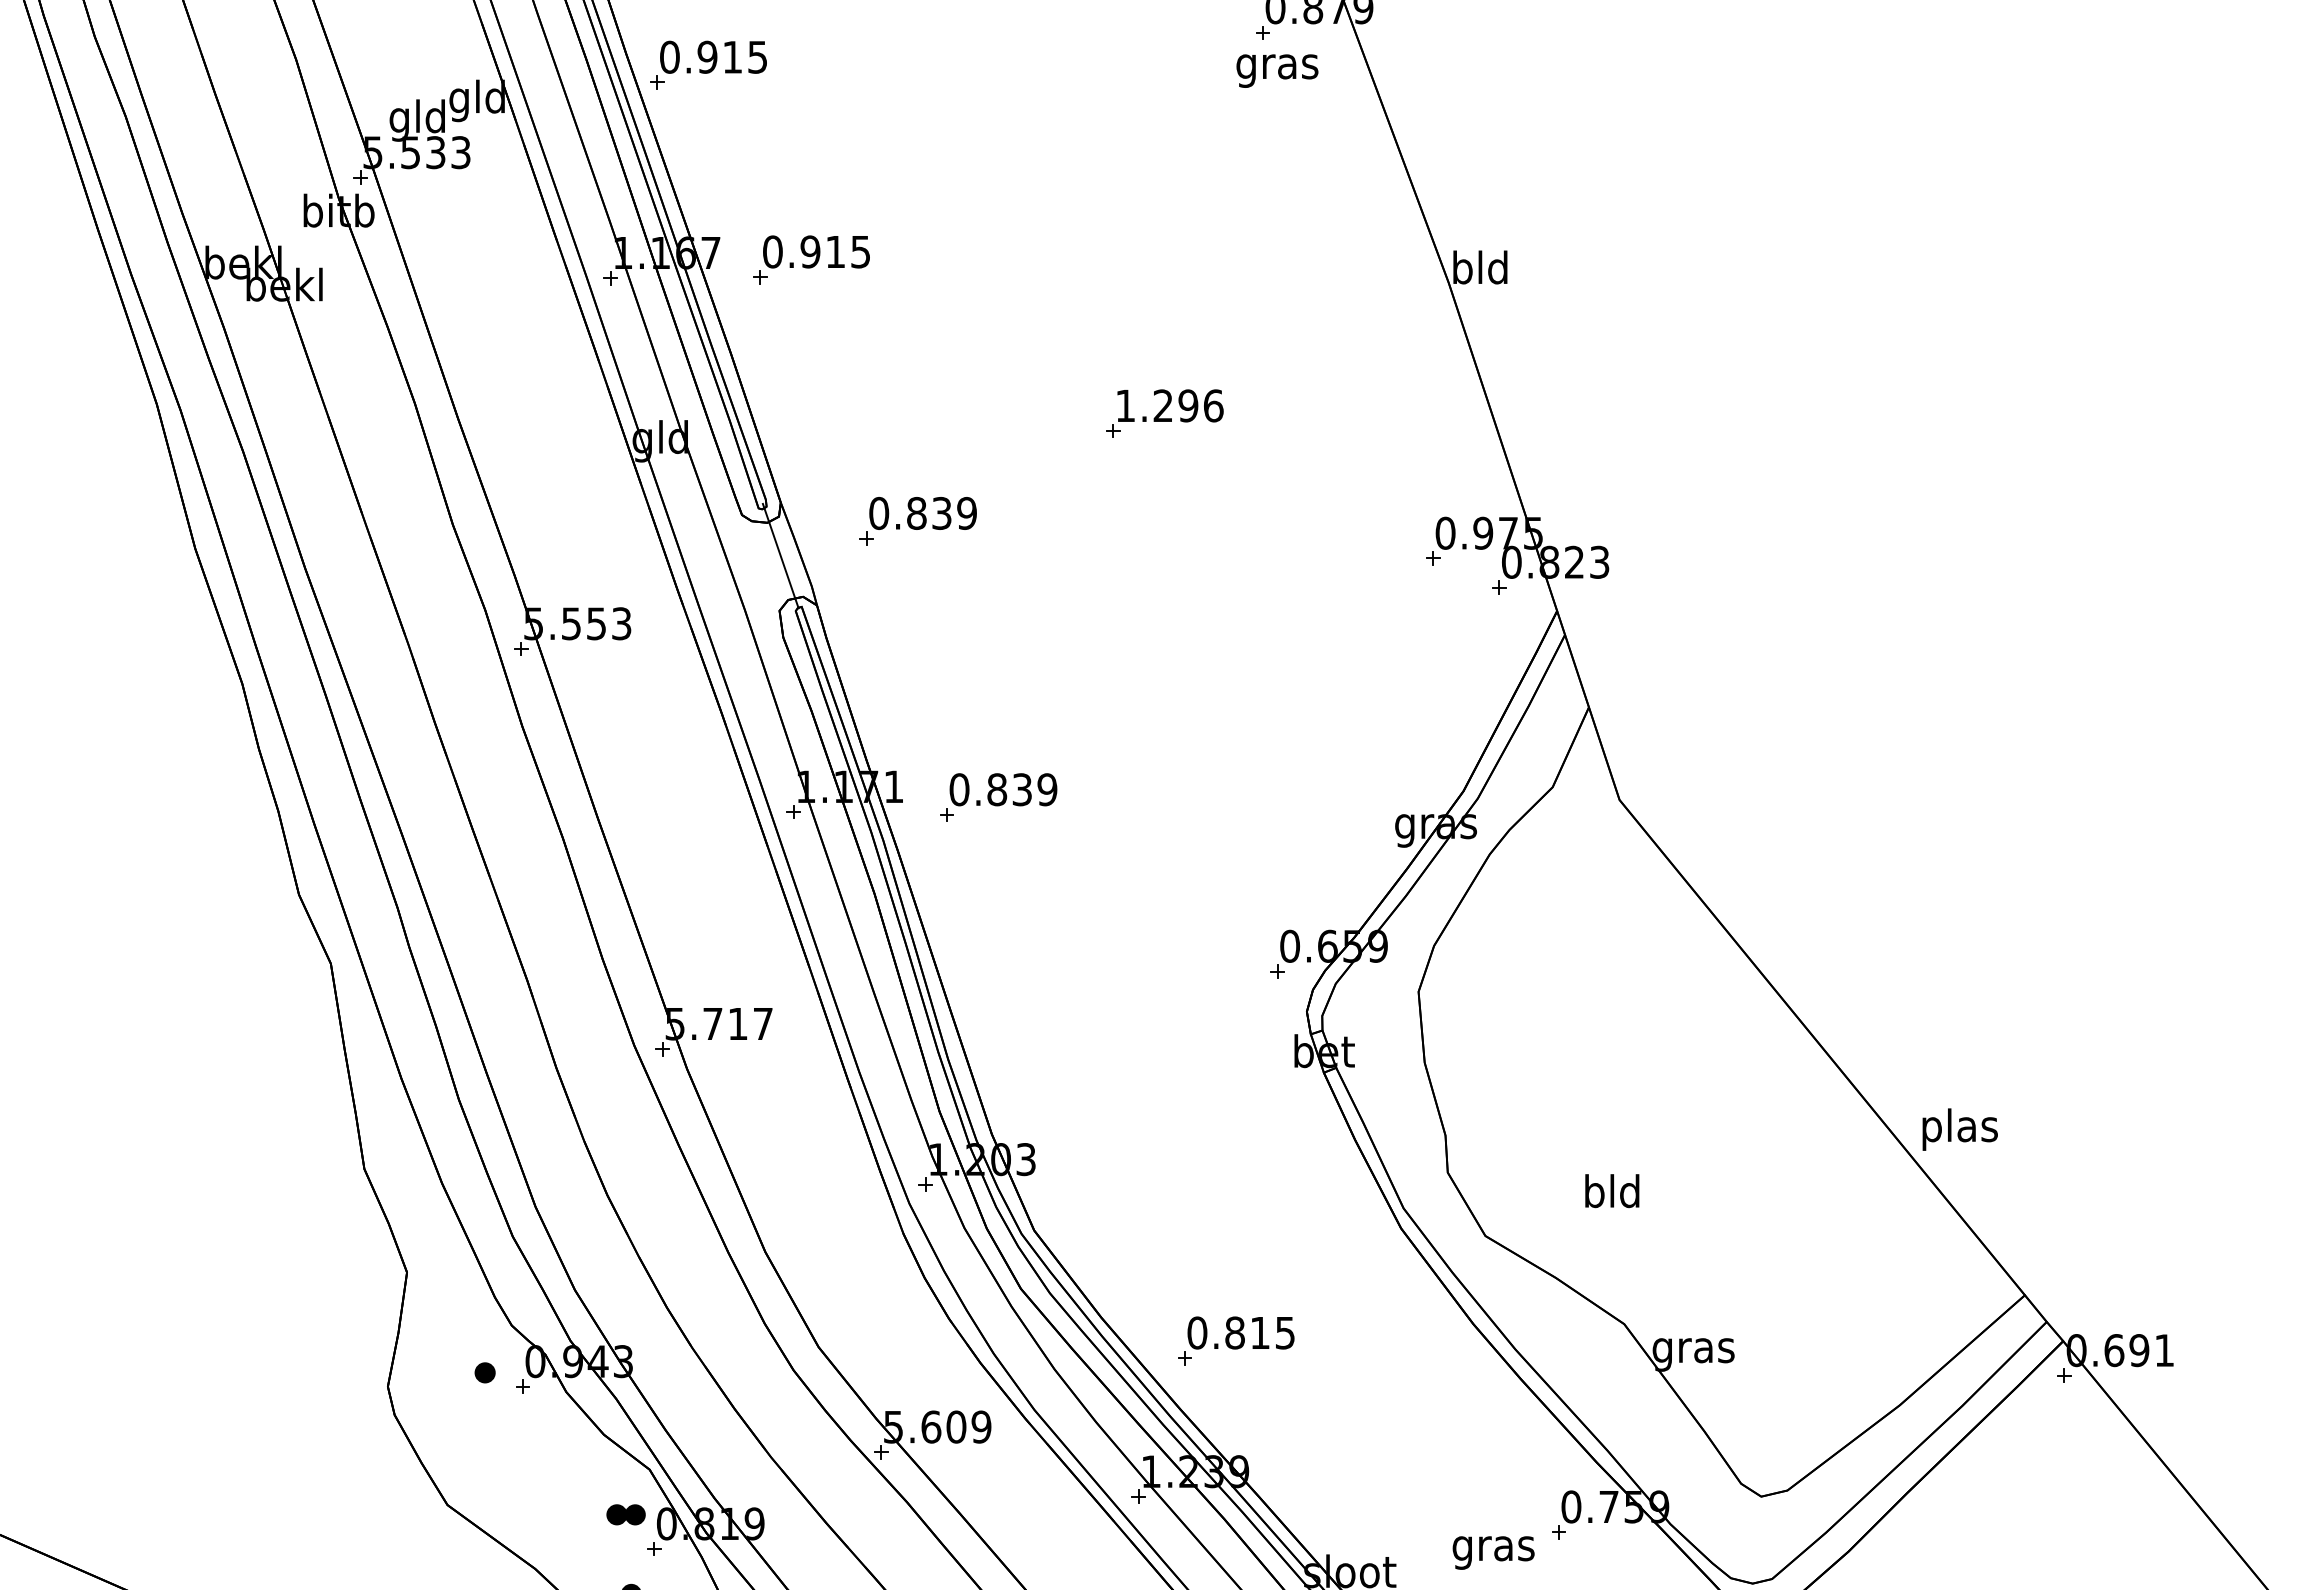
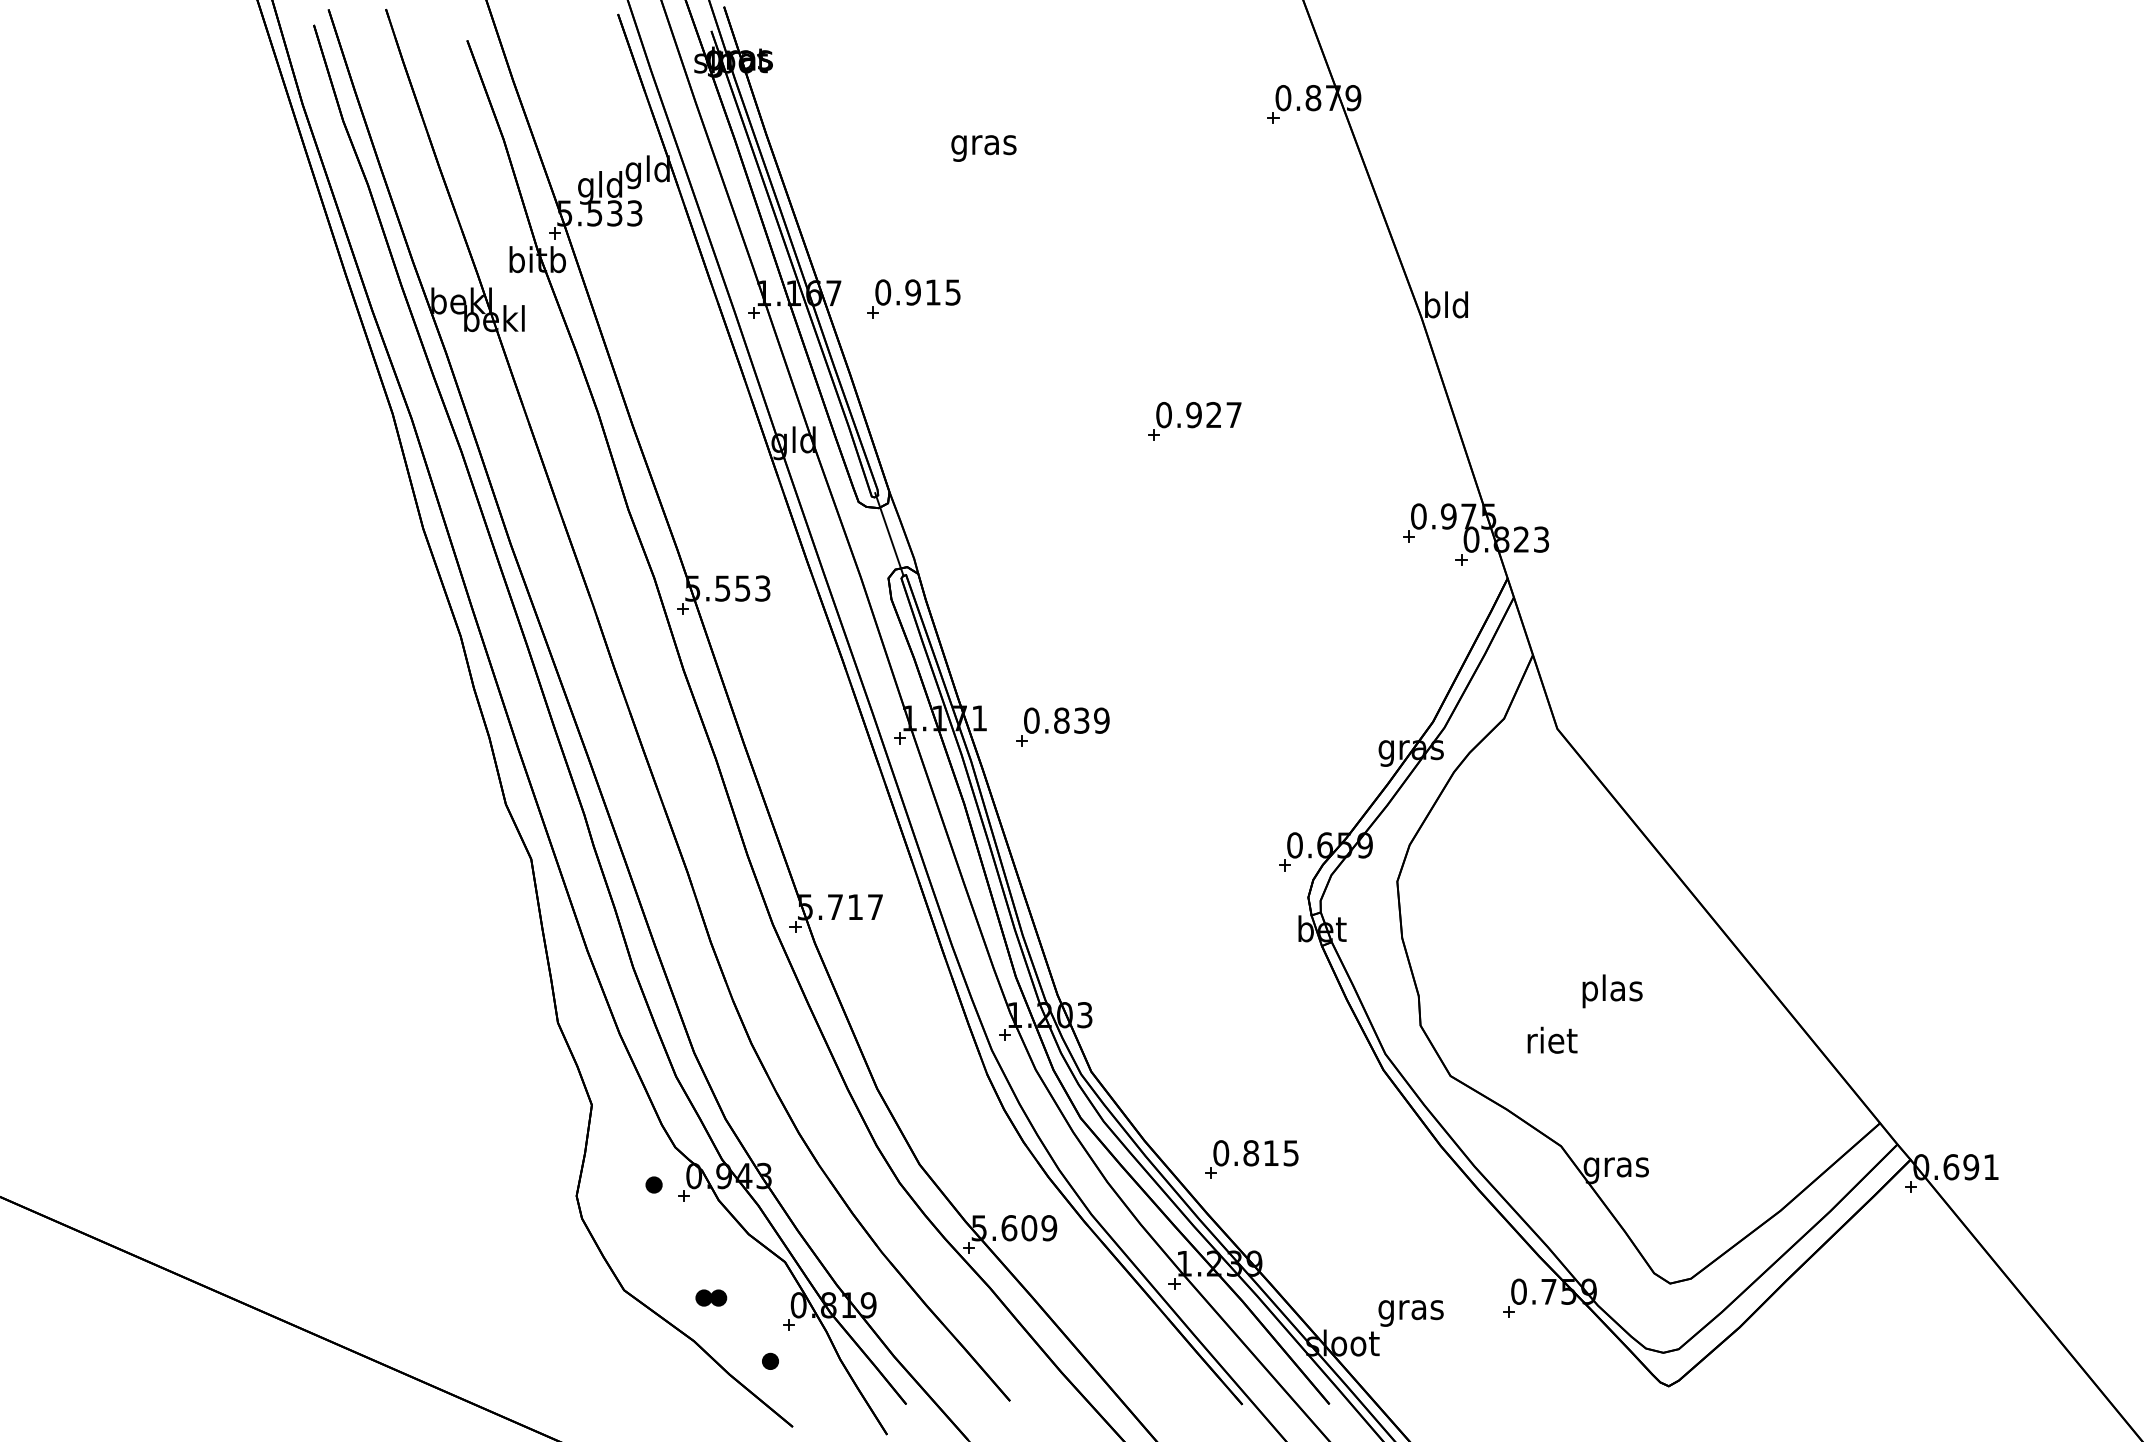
part: (707, 64) -> (831, 143), removed
text: (1276, 71) -> (983, 148), moved
text: (1170, 406) -> (1199, 415), 1.296 -> 0.927
part: (917, 520) -> (998, 506), removed
text: (1960, 1129) -> (1612, 991), moved
text: (1613, 1190) -> (1552, 1039), bld -> riet
part: (626, 1514) -> (711, 1297), moved
text: (1492, 1553) -> (1410, 1313), moved

